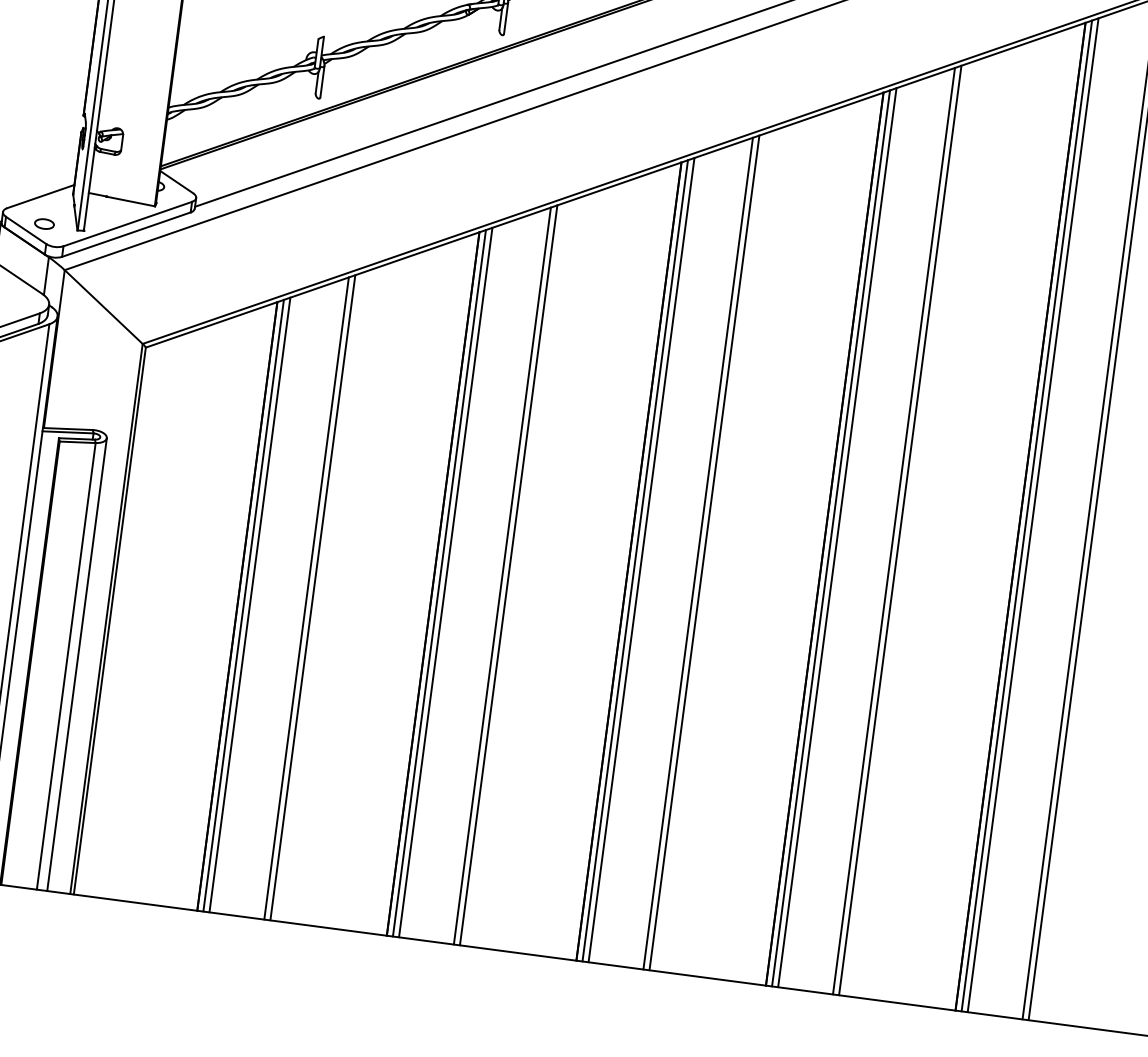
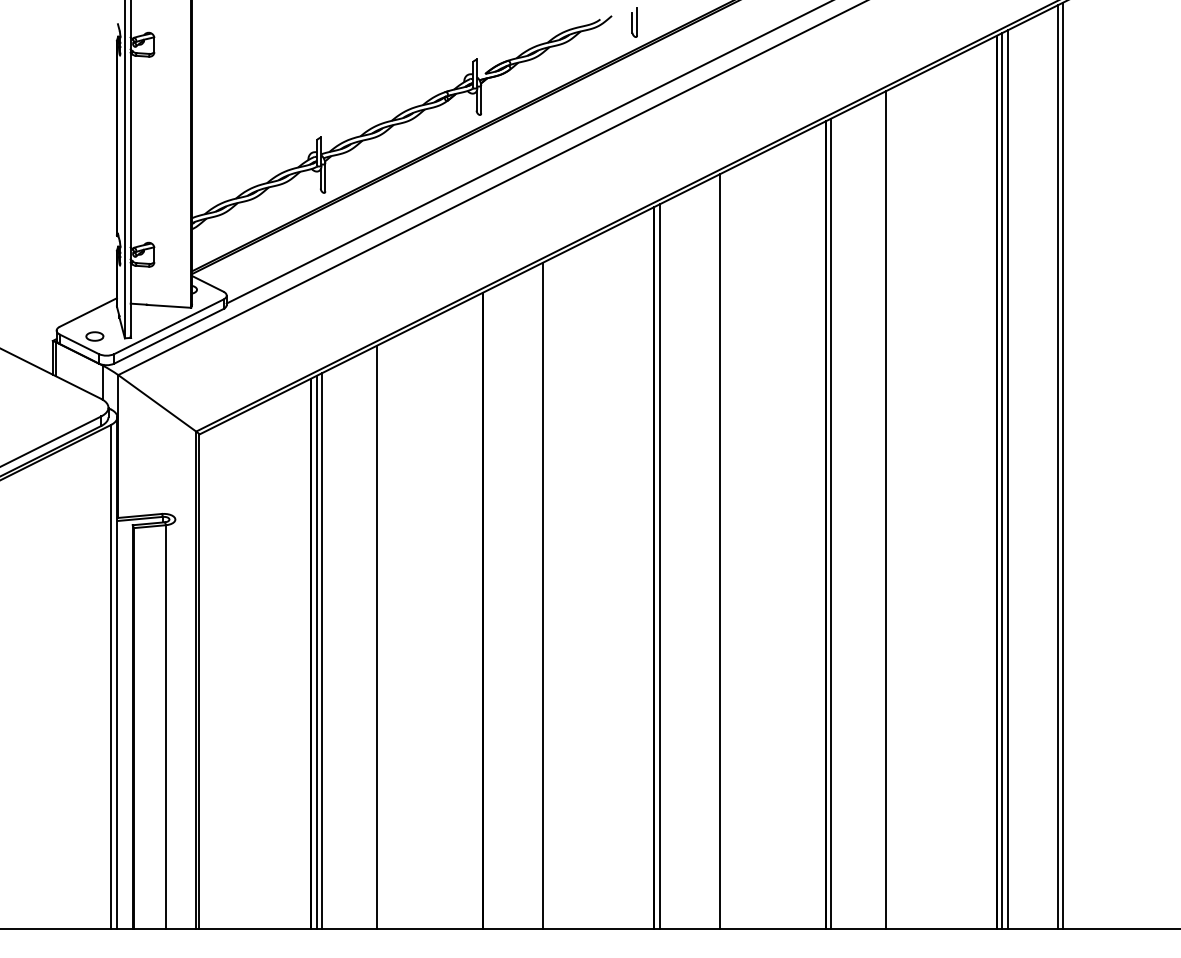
line: (900, 530) -> (891, 508), removed
line: (837, 537) -> (836, 522), removed
line: (698, 553) -> (714, 552), removed
line: (642, 560) -> (665, 565), removed
line: (508, 575) -> (548, 594), removed
line: (445, 582) -> (493, 608), removed
line: (439, 583) -> (488, 609), removed
line: (306, 598) -> (371, 638), removed
line: (77, 664) -> (175, 724), removed

